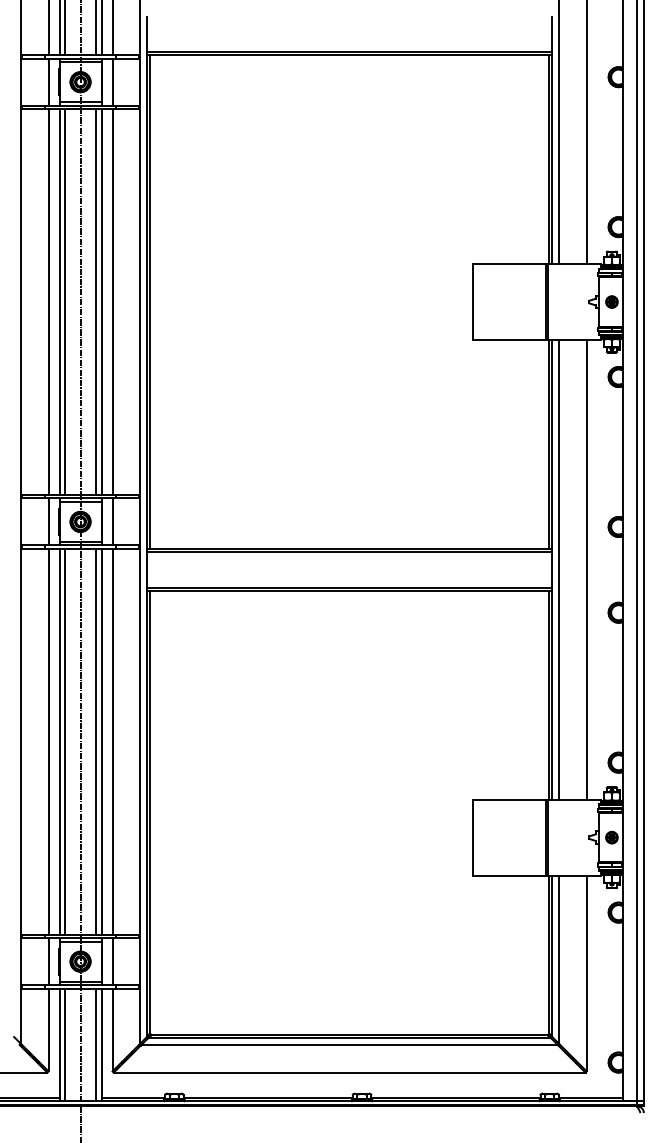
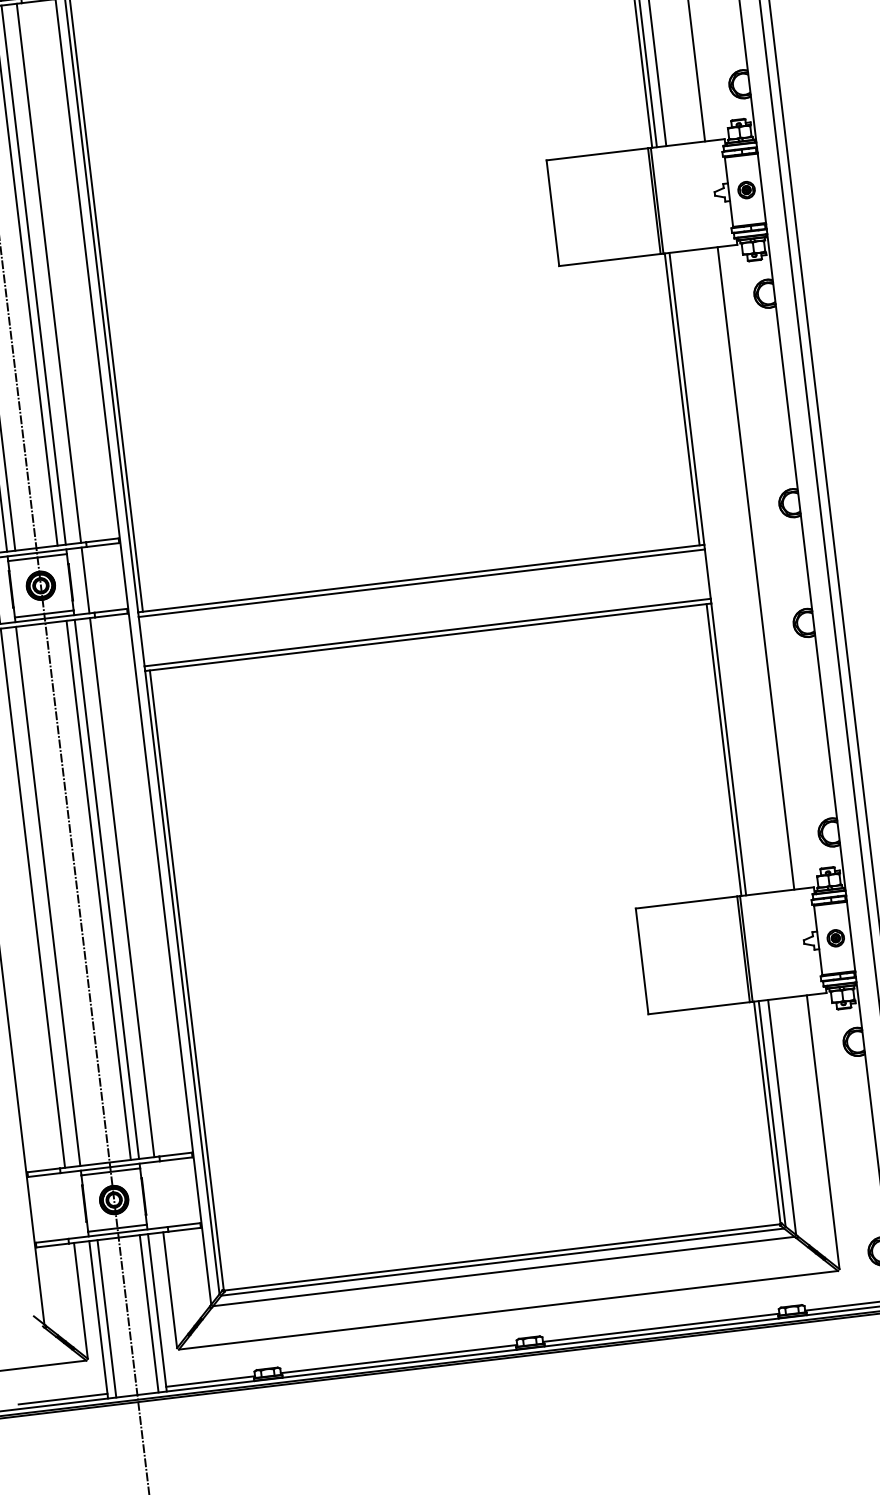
line: (558, 569) -> (716, 572), removed
line: (65, 741) -> (56, 894), removed
line: (48, 961) -> (69, 1205), removed
line: (112, 961) -> (158, 1194), removed

